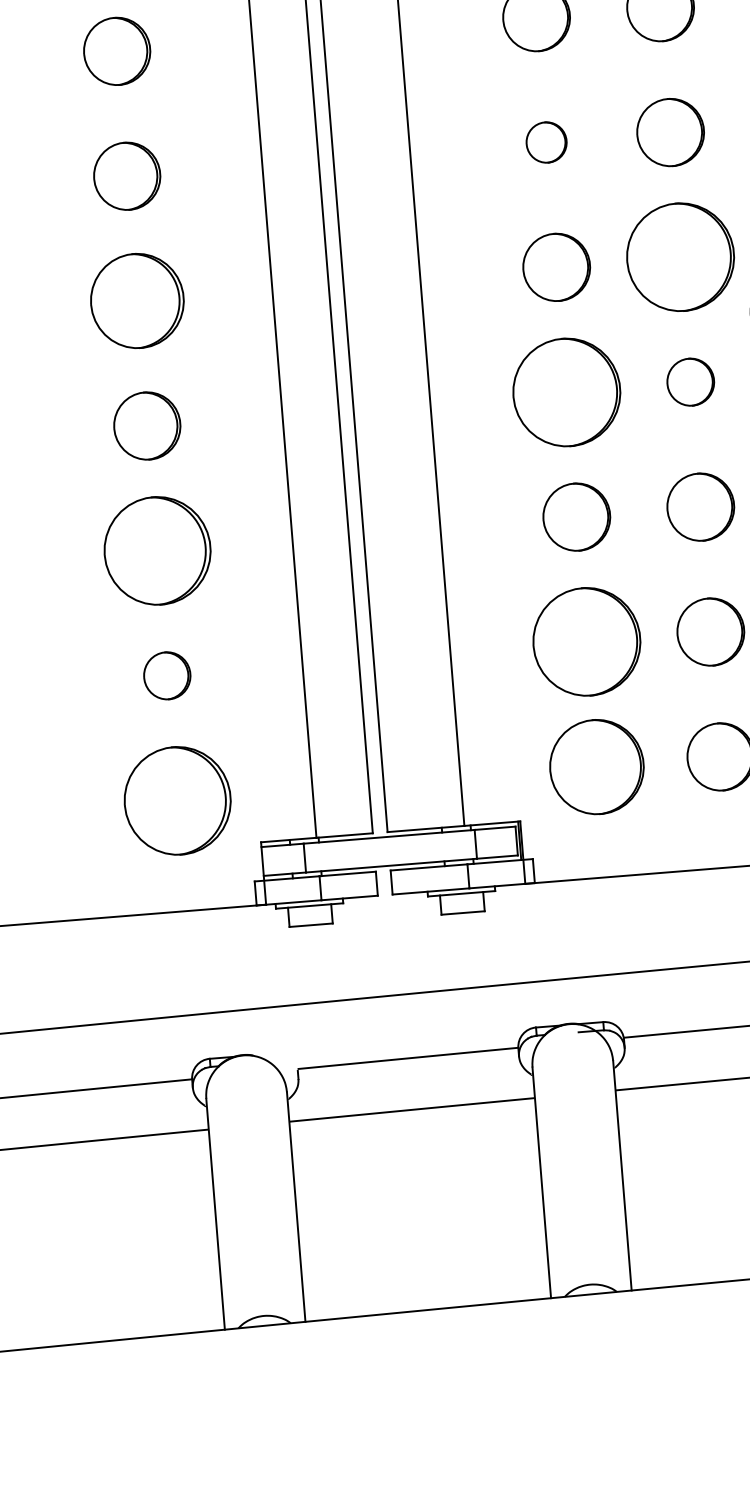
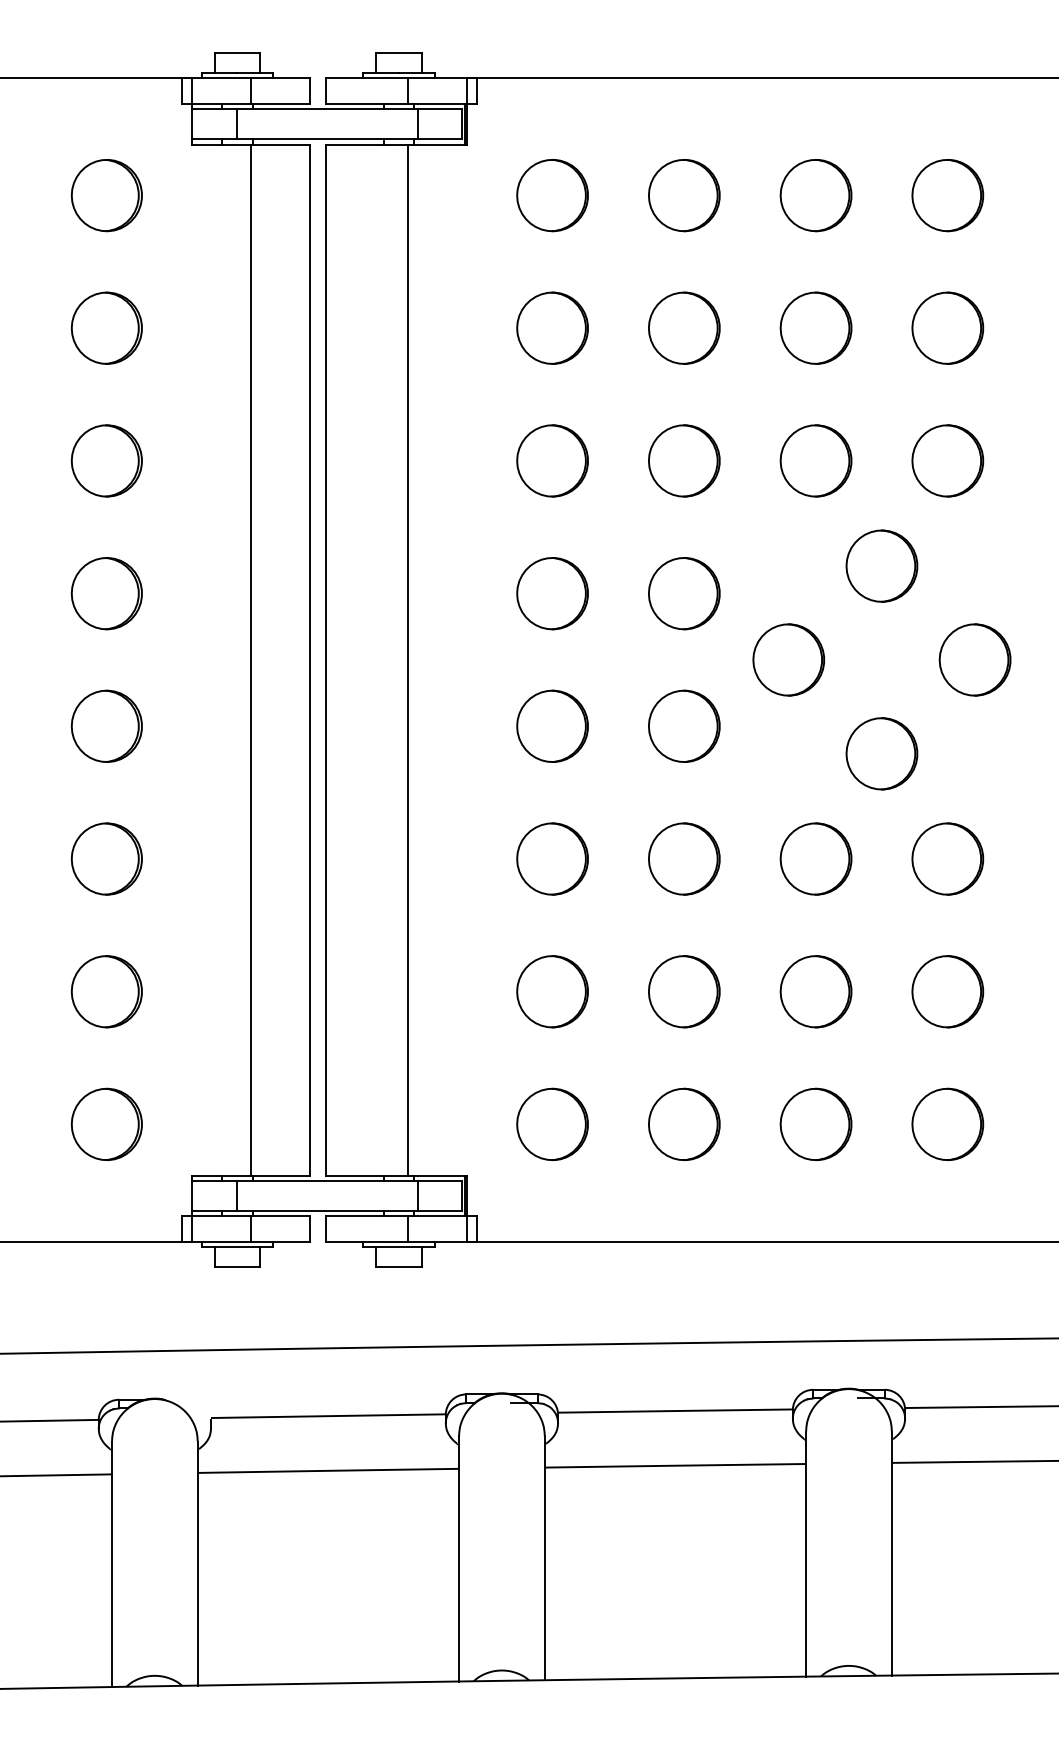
part: (546, 142) -> (552, 460), size x1.67
part: (680, 257) -> (684, 593), size x0.62
part: (136, 301) -> (106, 593), size x0.71
part: (690, 381) -> (684, 725), size x1.43
part: (566, 391) -> (552, 725), size x0.62
part: (156, 550) -> (106, 858), size x0.62
part: (586, 641) -> (552, 991), size x0.62
part: (167, 675) -> (106, 991), size x1.43
part: (596, 766) -> (552, 1123), size x0.71
part: (177, 799) -> (106, 1123), size x0.62

